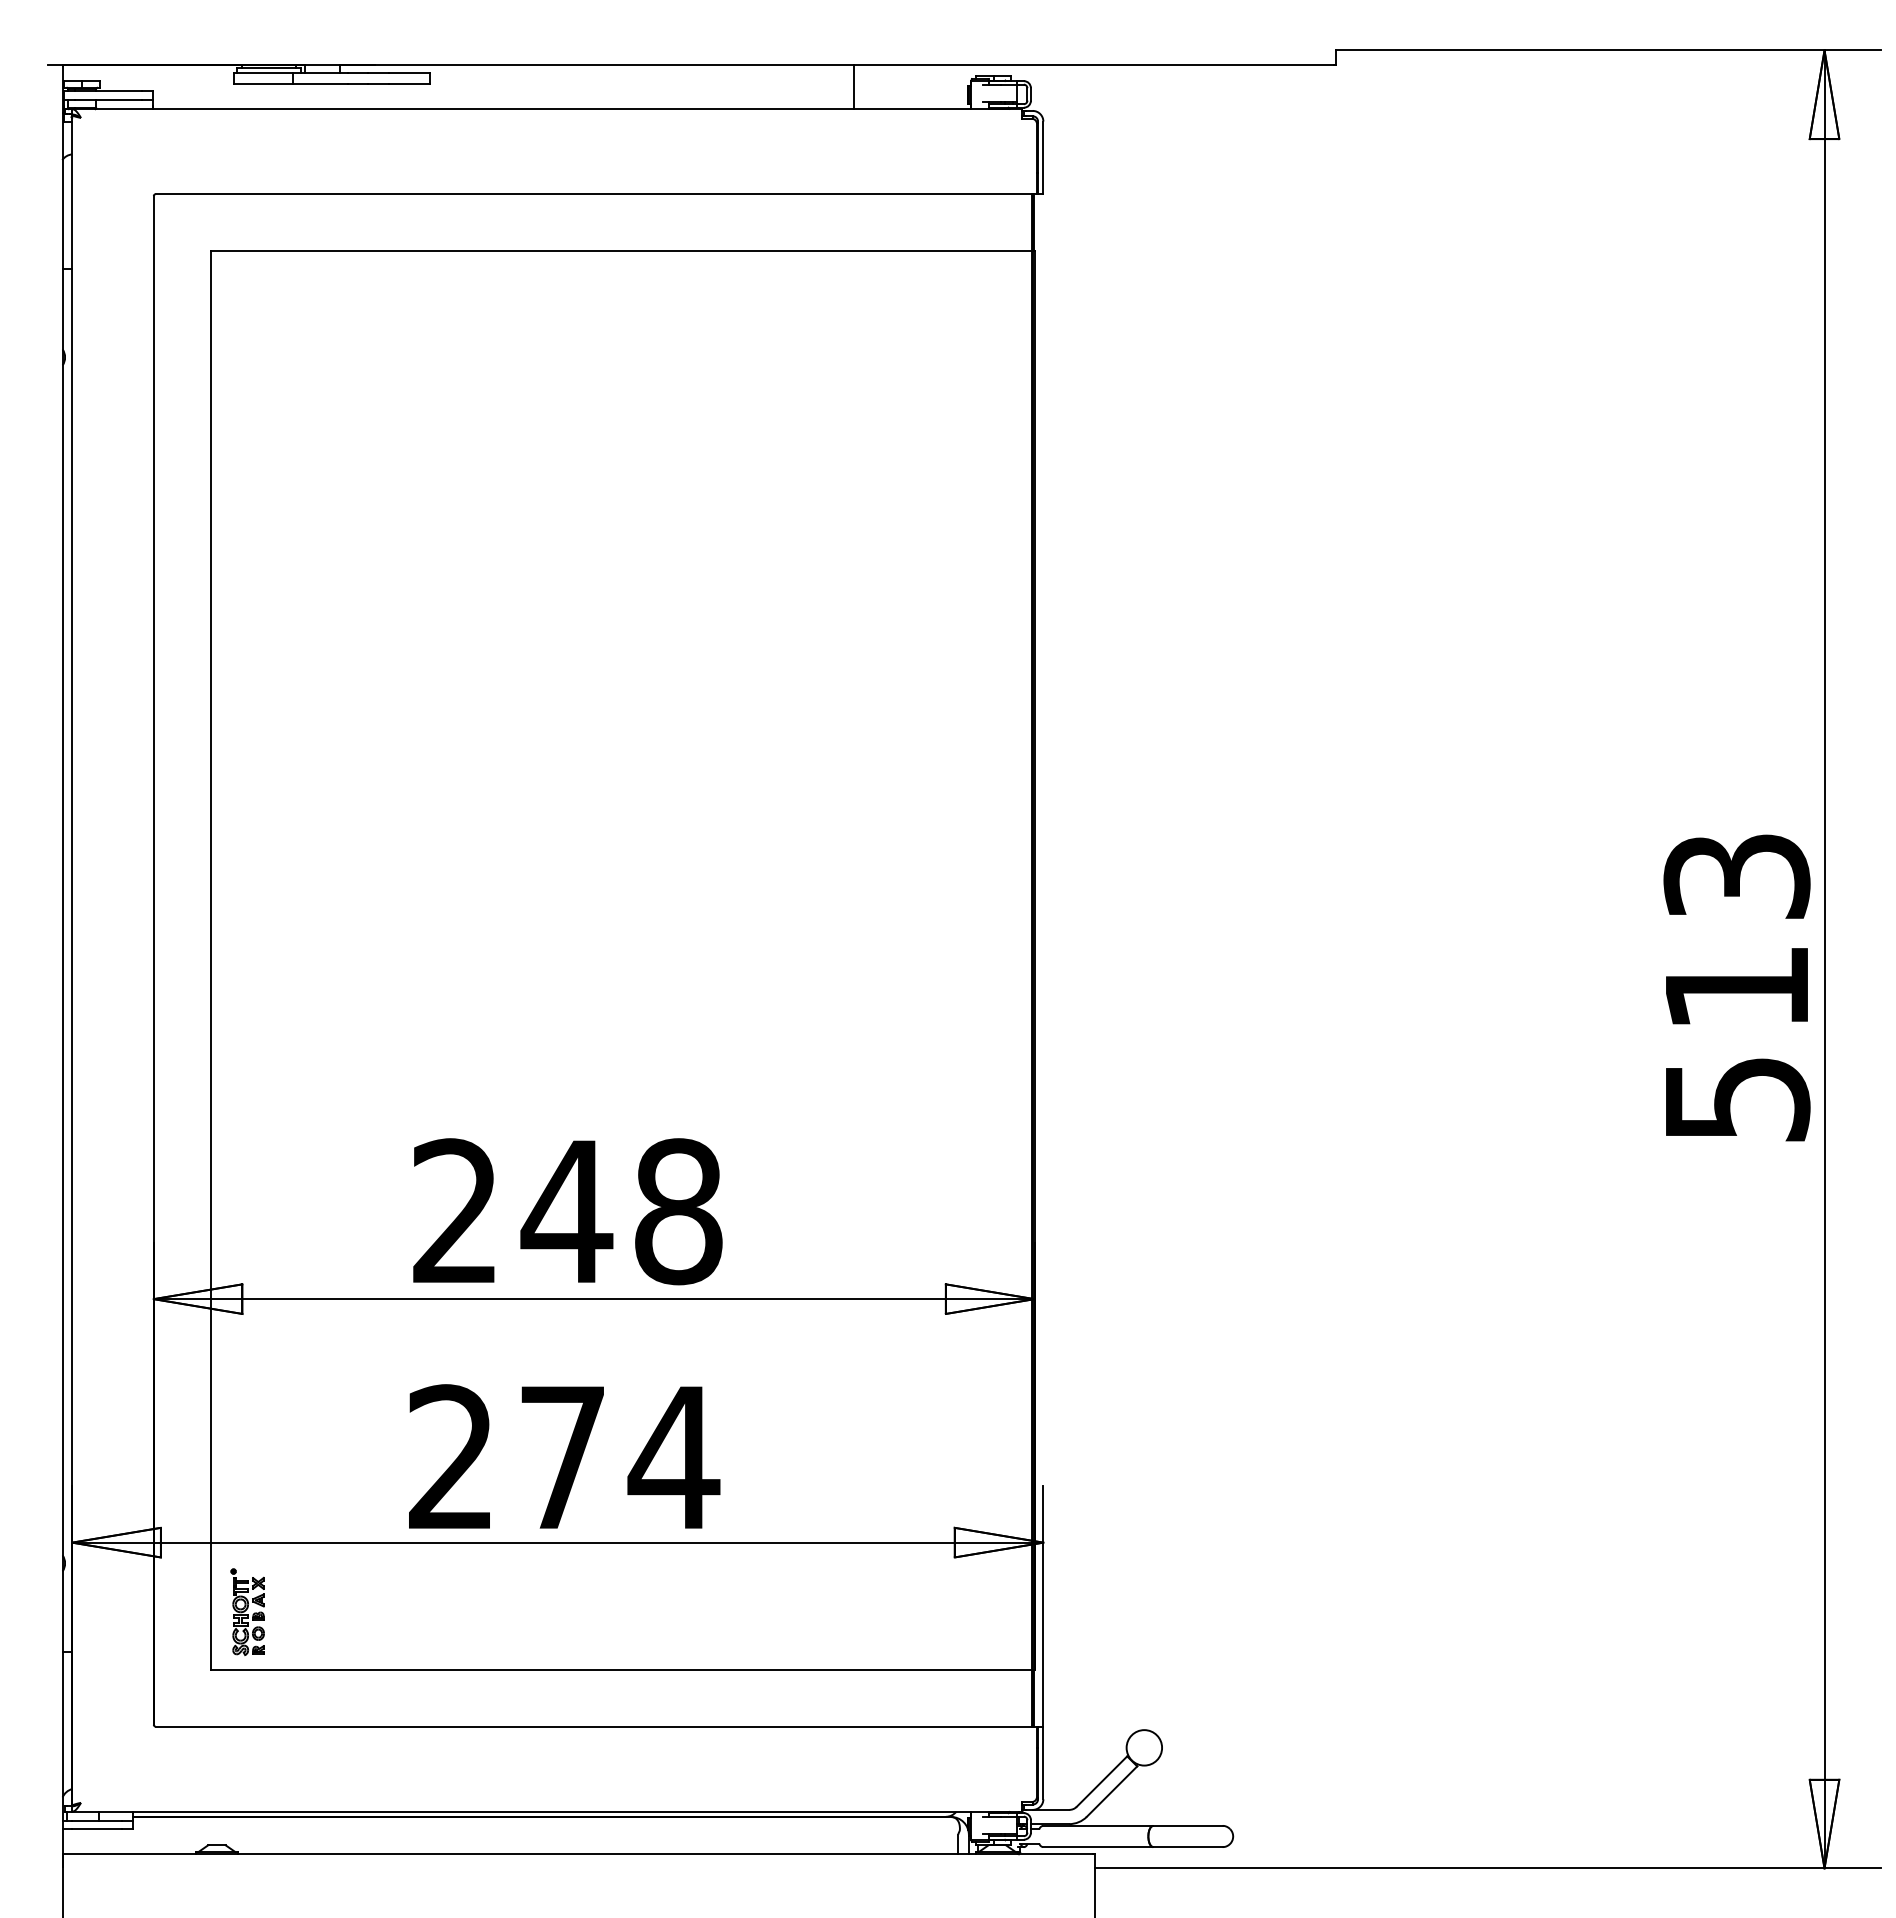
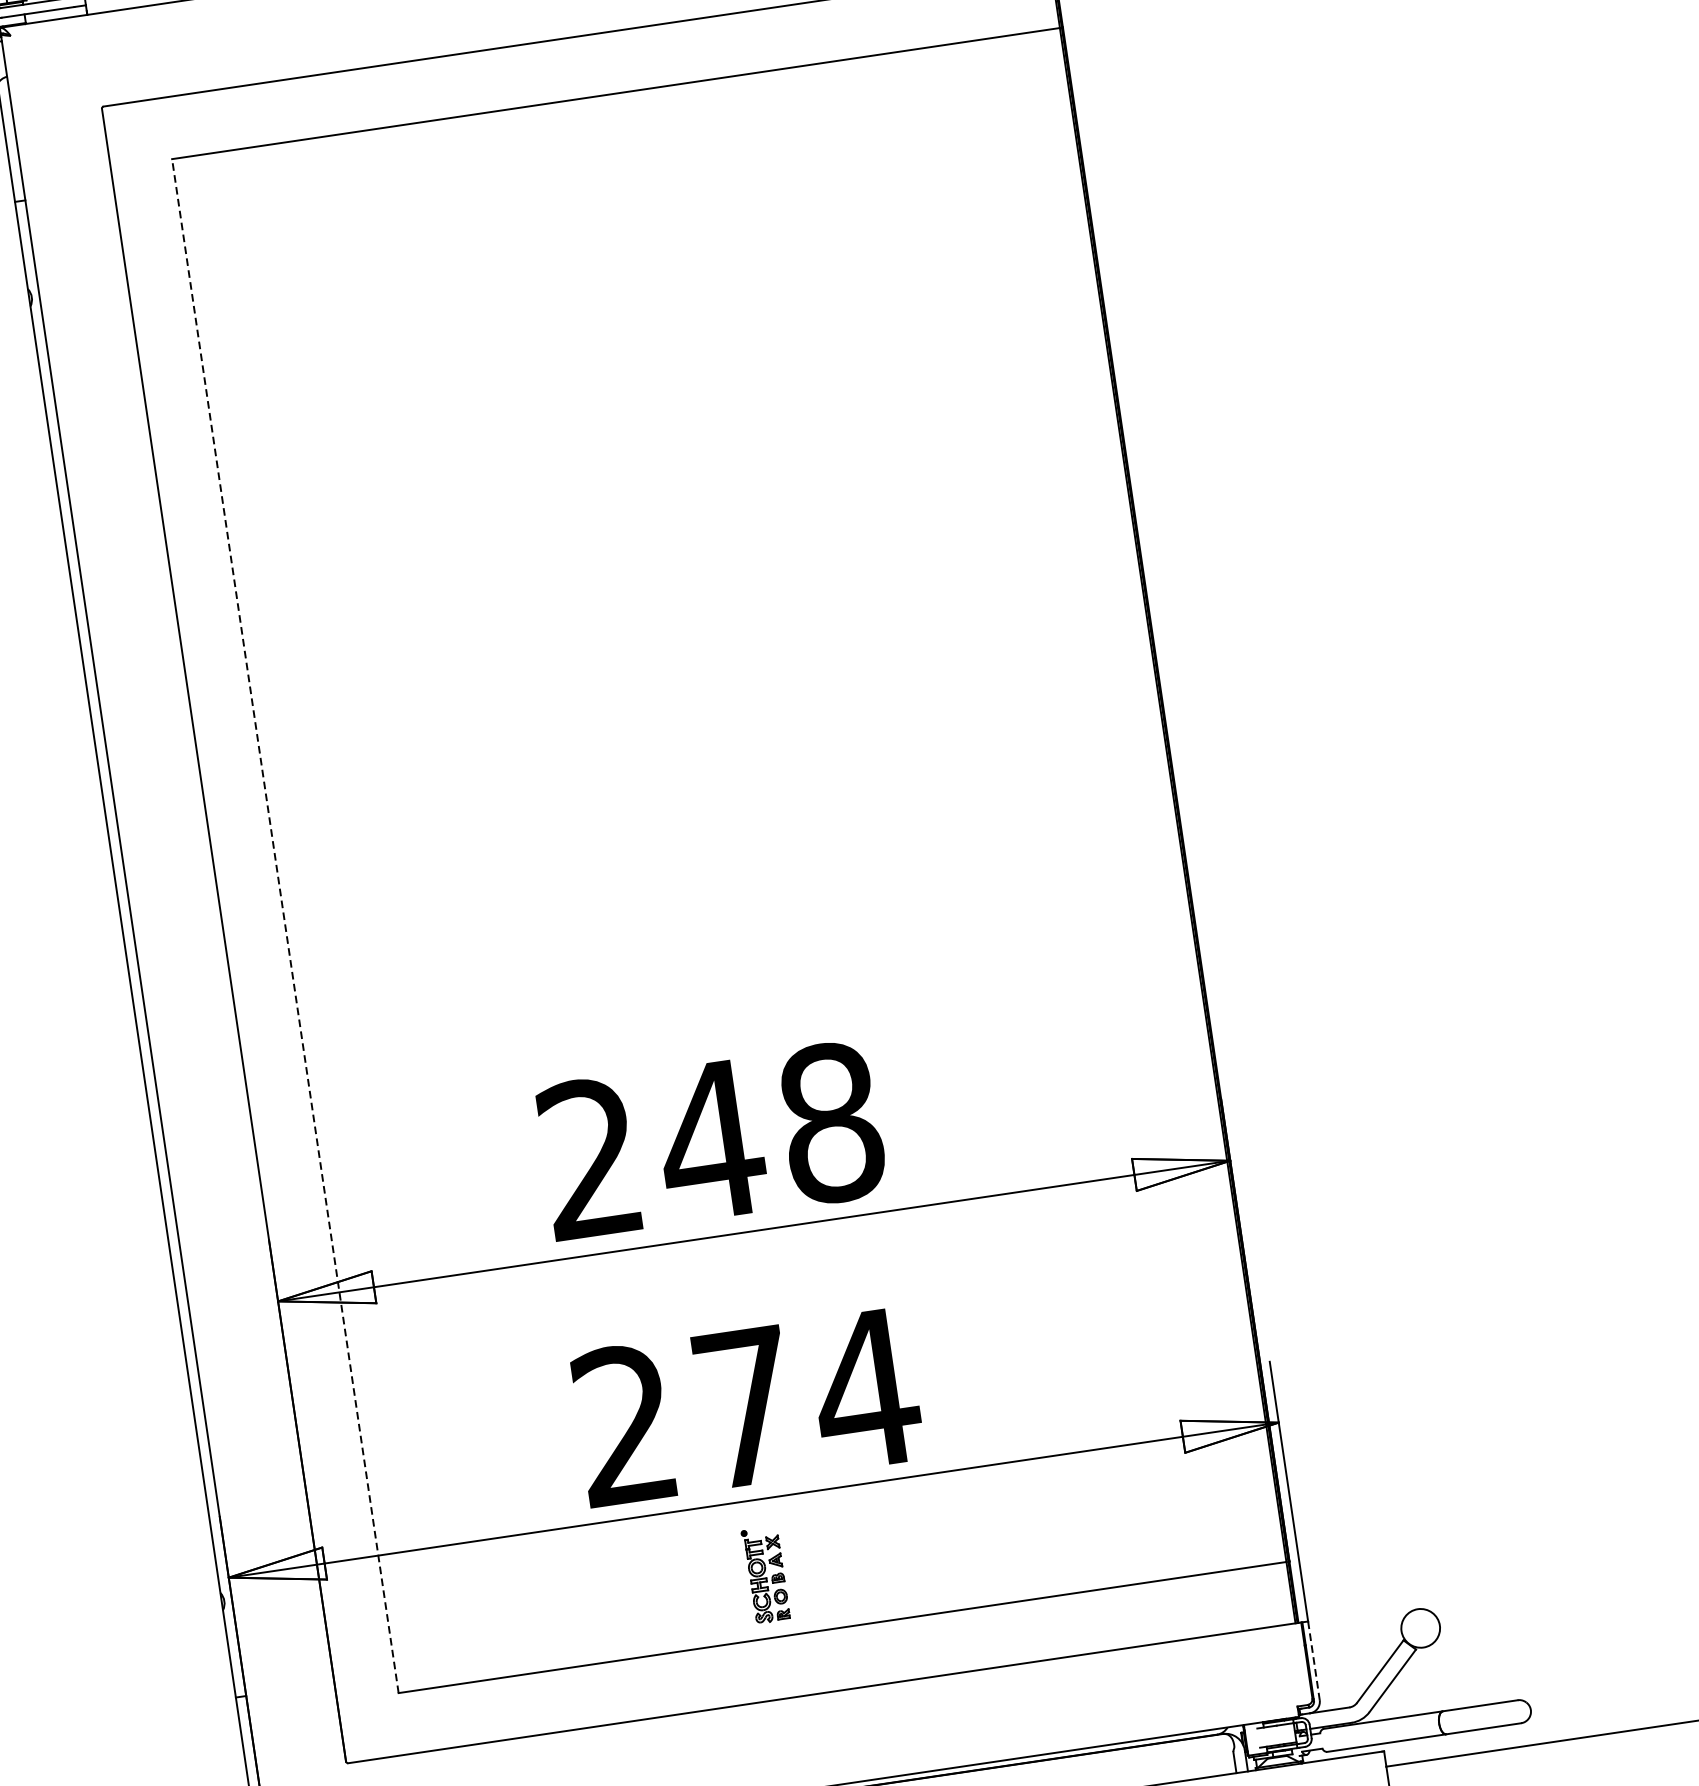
line: (210, 959) -> (285, 925), solid -> dashed
part: (247, 1611) -> (765, 1574), moved
line: (1043, 1763) -> (1314, 1661), solid -> dashed

